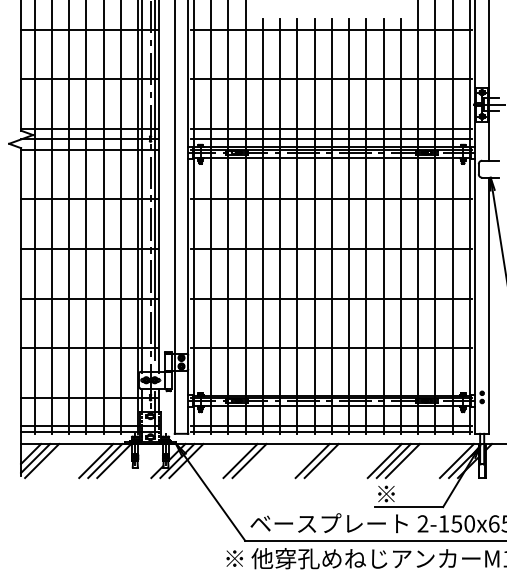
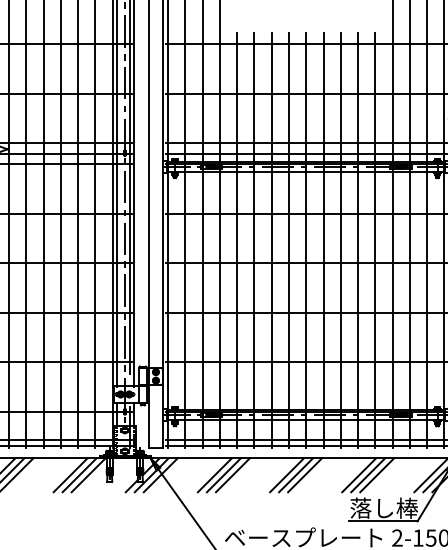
line: (258, 461) -> (232, 475), added
line: (330, 461) -> (304, 475), added
text: (409, 493) -> (383, 507), ※ -> 落し棒

